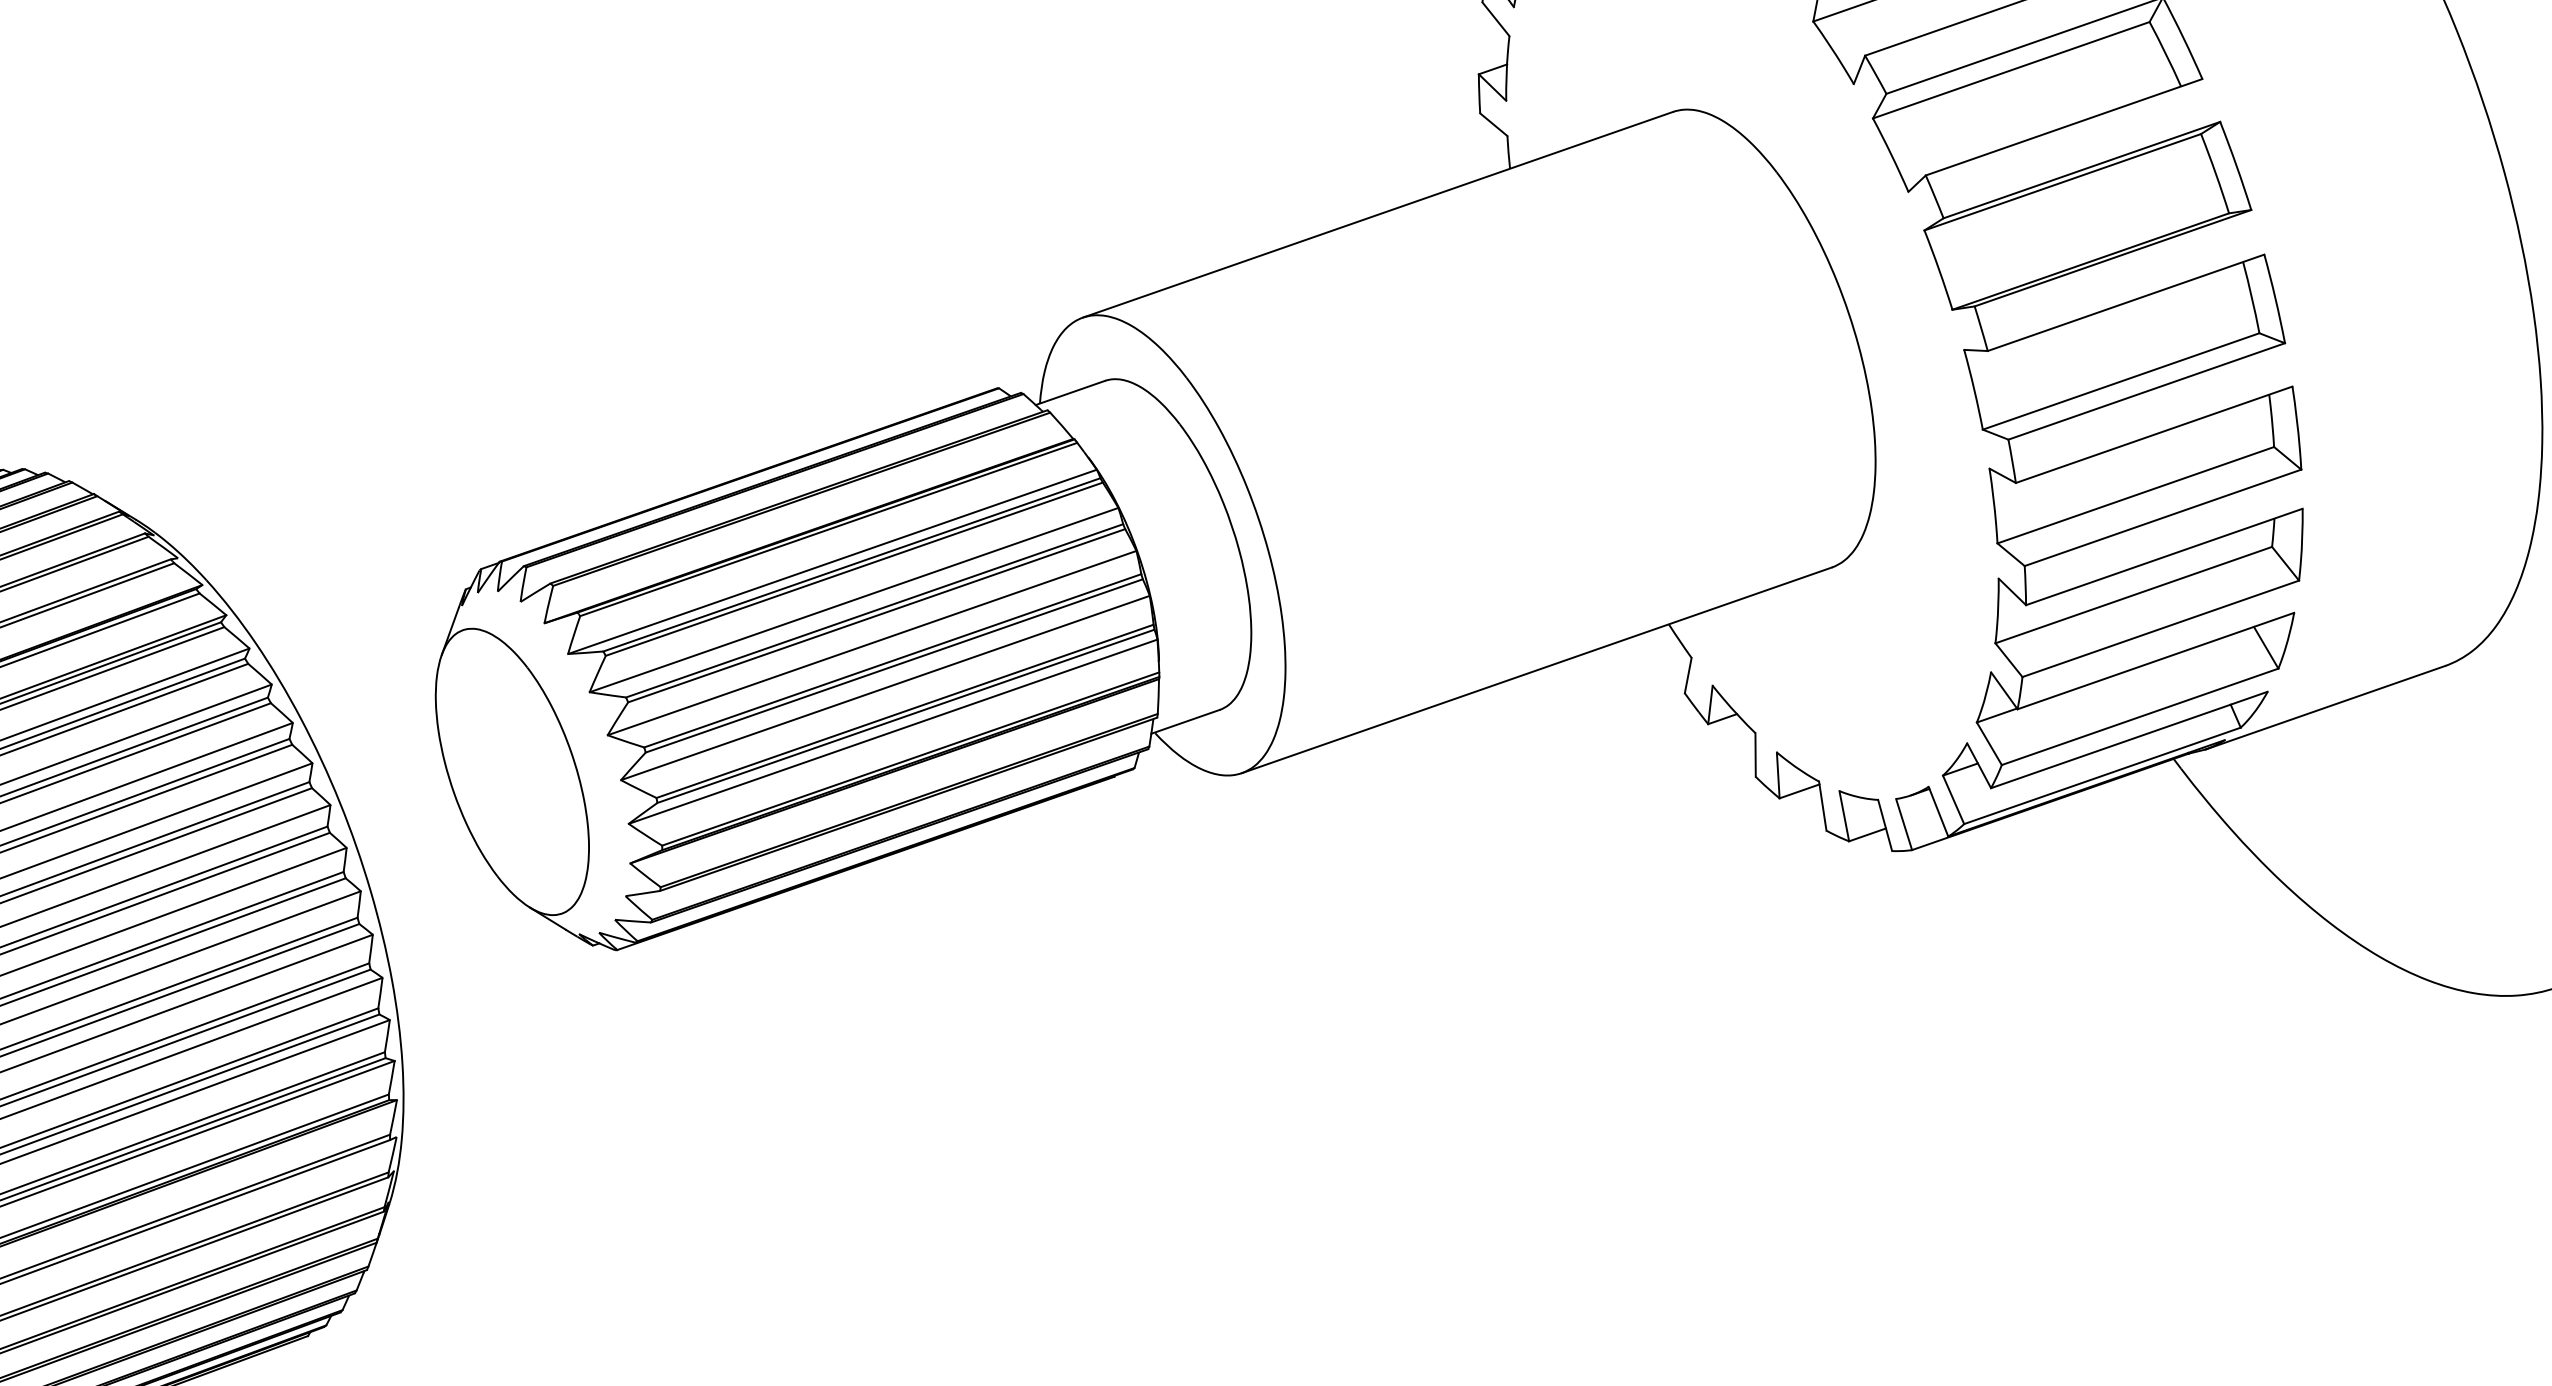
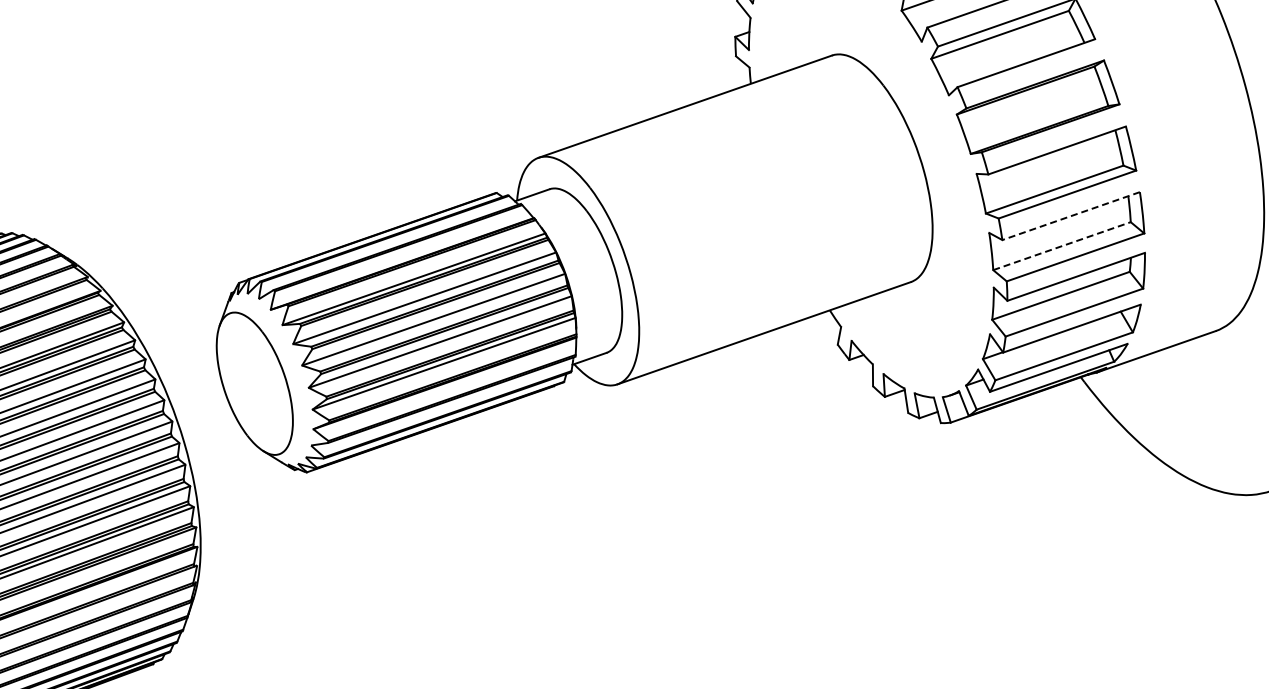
line: (2154, 435) -> (1071, 216), solid -> dashed
line: (2136, 495) -> (1062, 246), solid -> dashed

